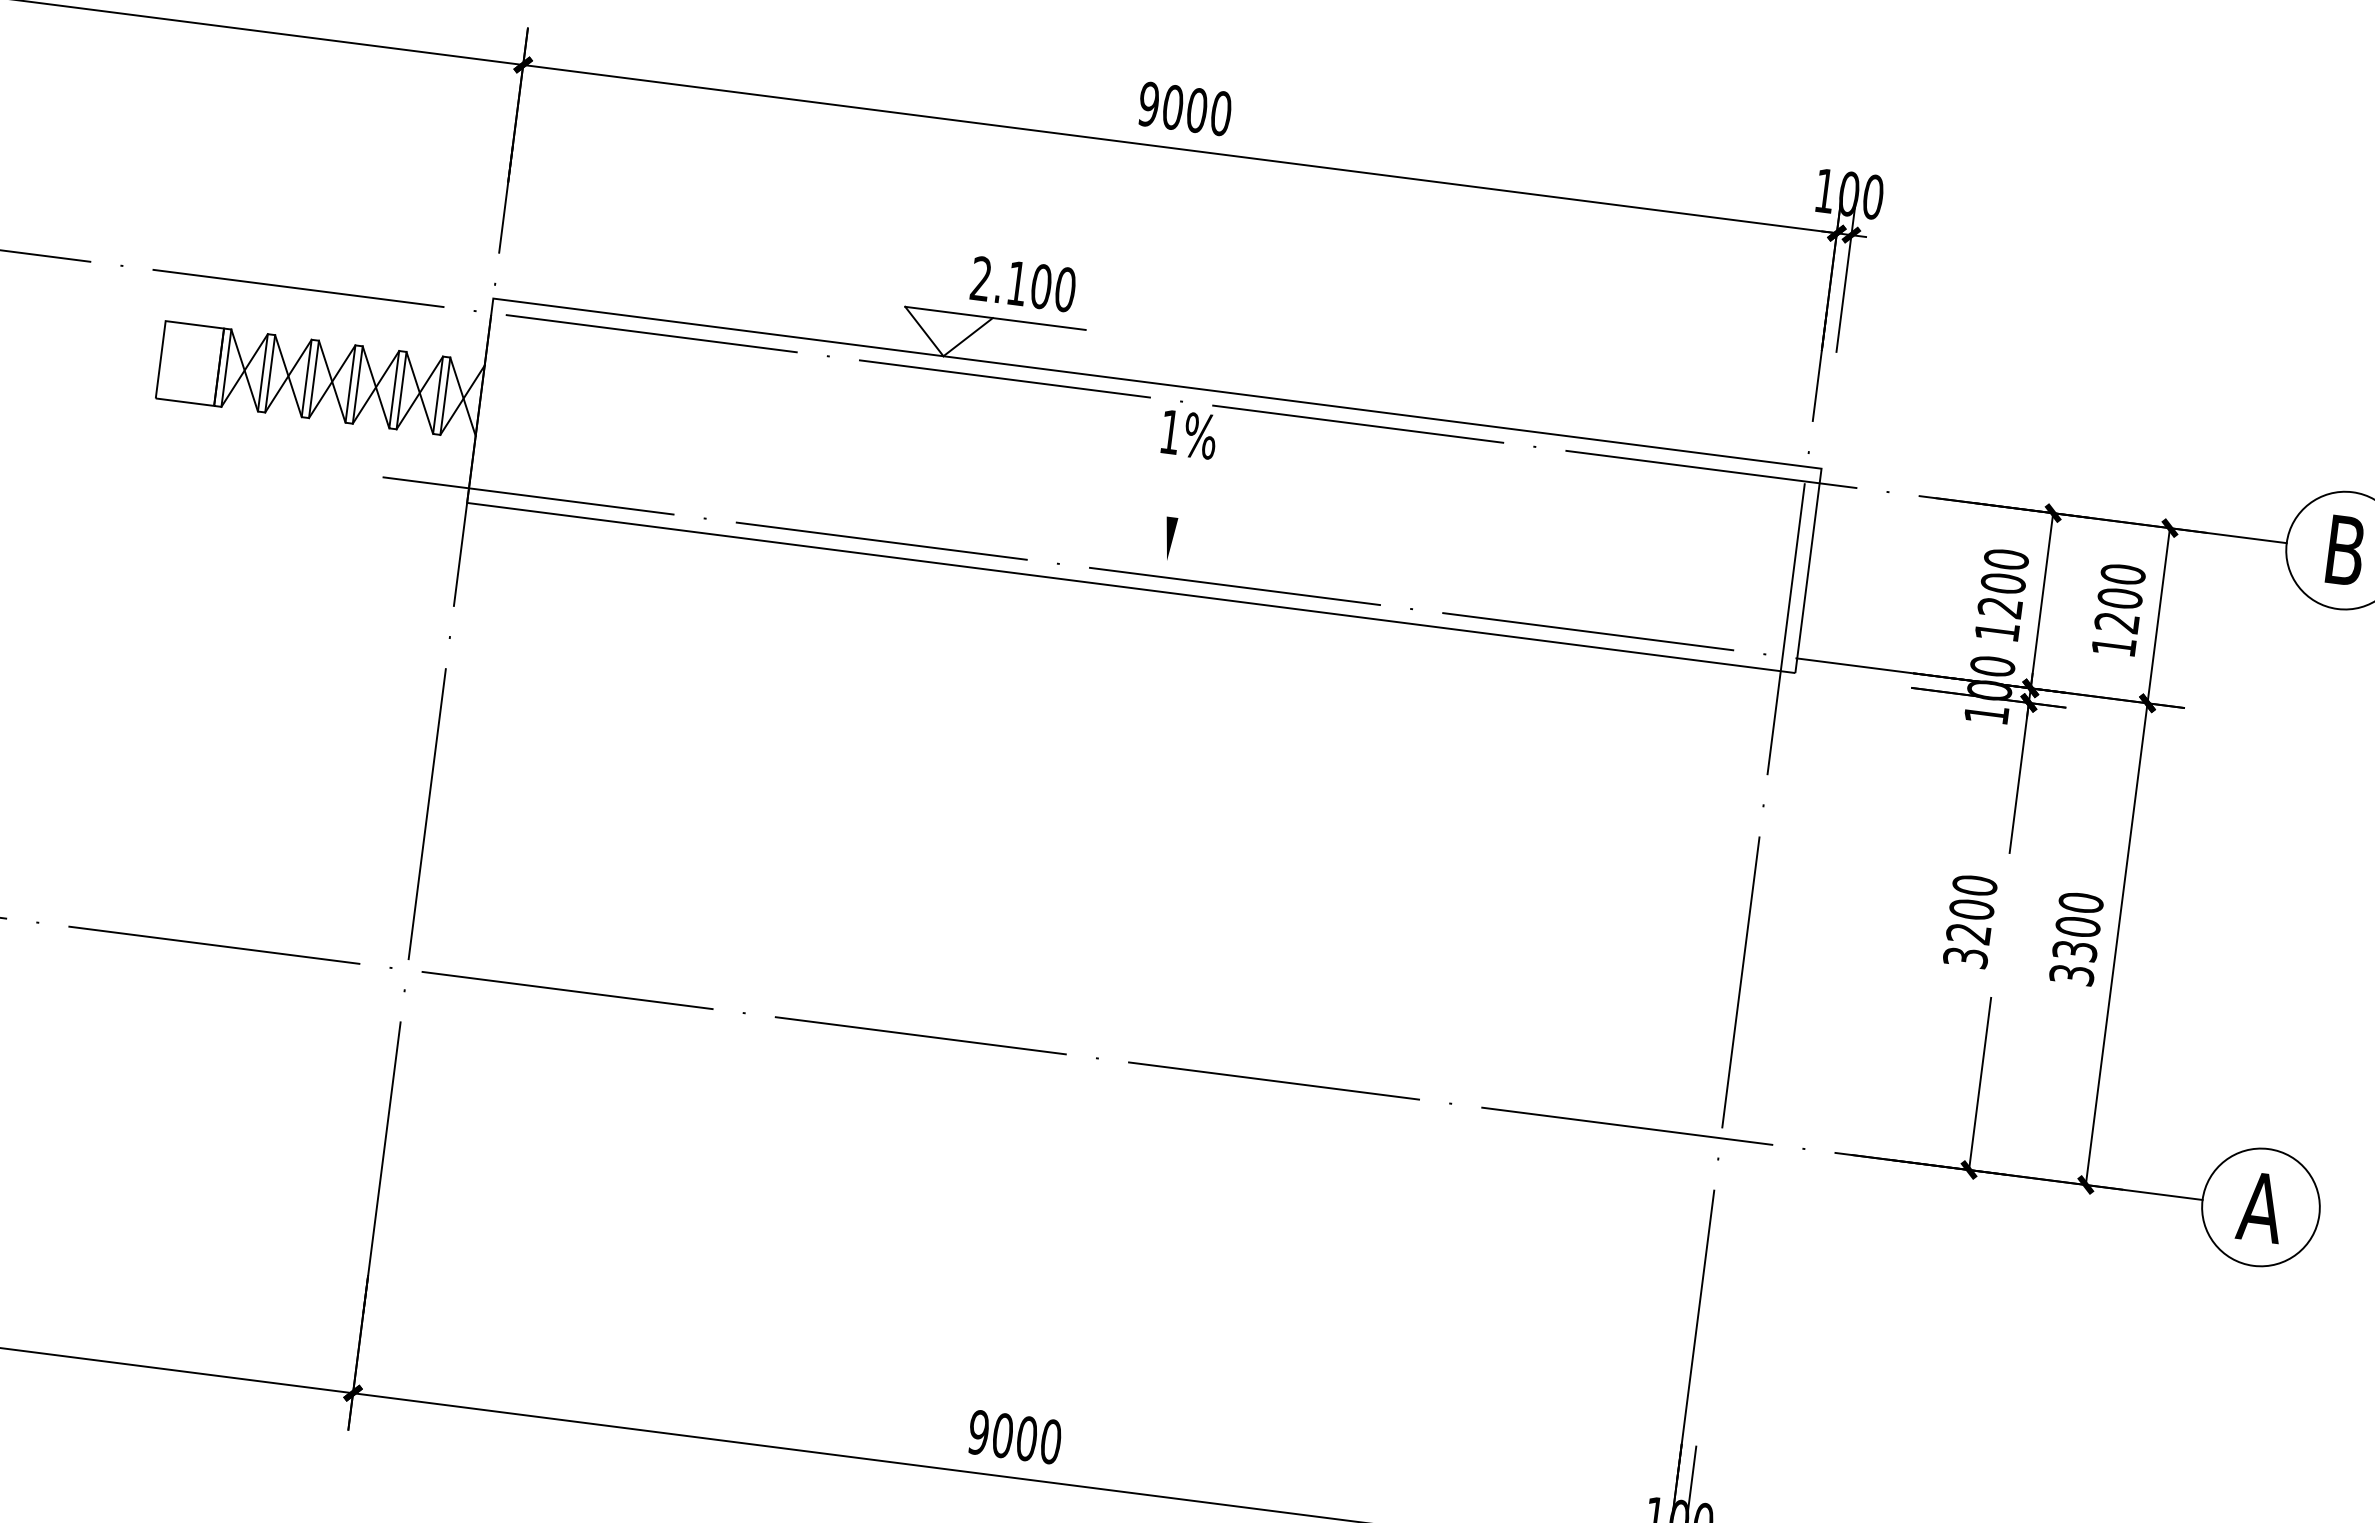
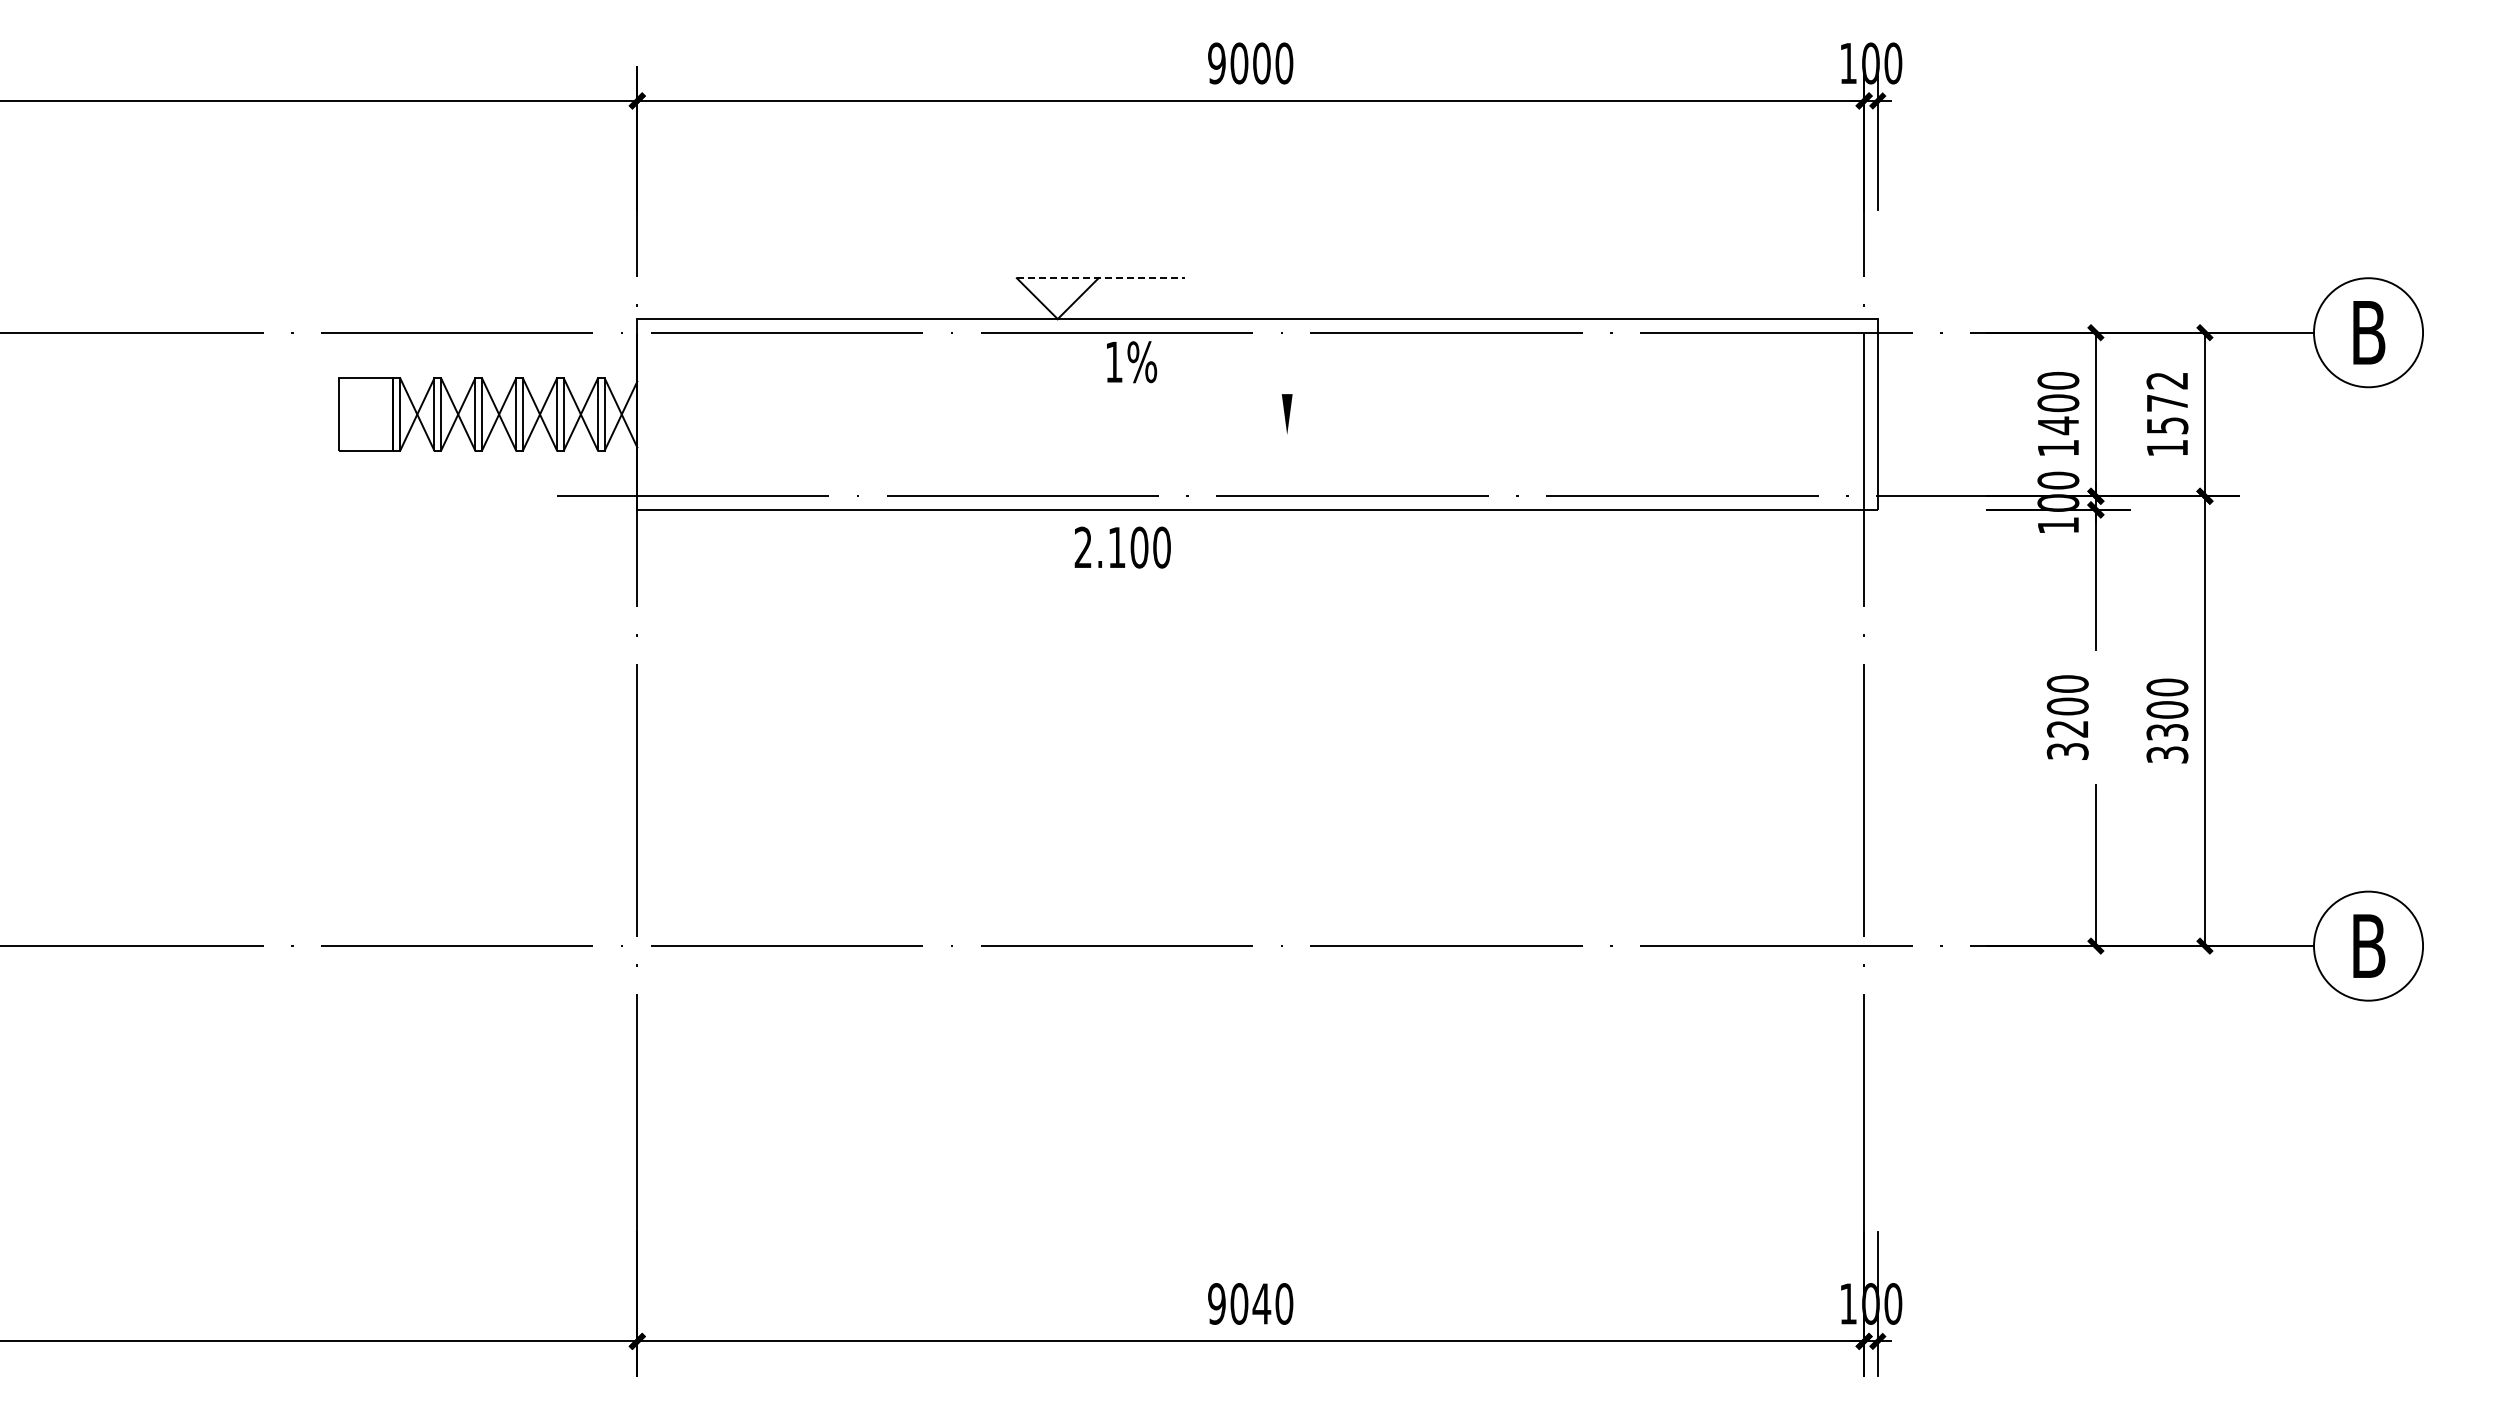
text: (1023, 284) -> (1122, 547), moved
line: (995, 318) -> (1101, 278), solid -> dashed
text: (1189, 435) -> (1132, 362), moved
line: (1169, 539) -> (1286, 414), moved
text: (2120, 597) -> (2167, 402), 1200 -> 1572
text: (1999, 607) -> (2057, 425), 1200 -> 1400
text: (2261, 1206) -> (2368, 945), A -> B
text: (1026, 1438) -> (1261, 1303), 9000 -> 9040

